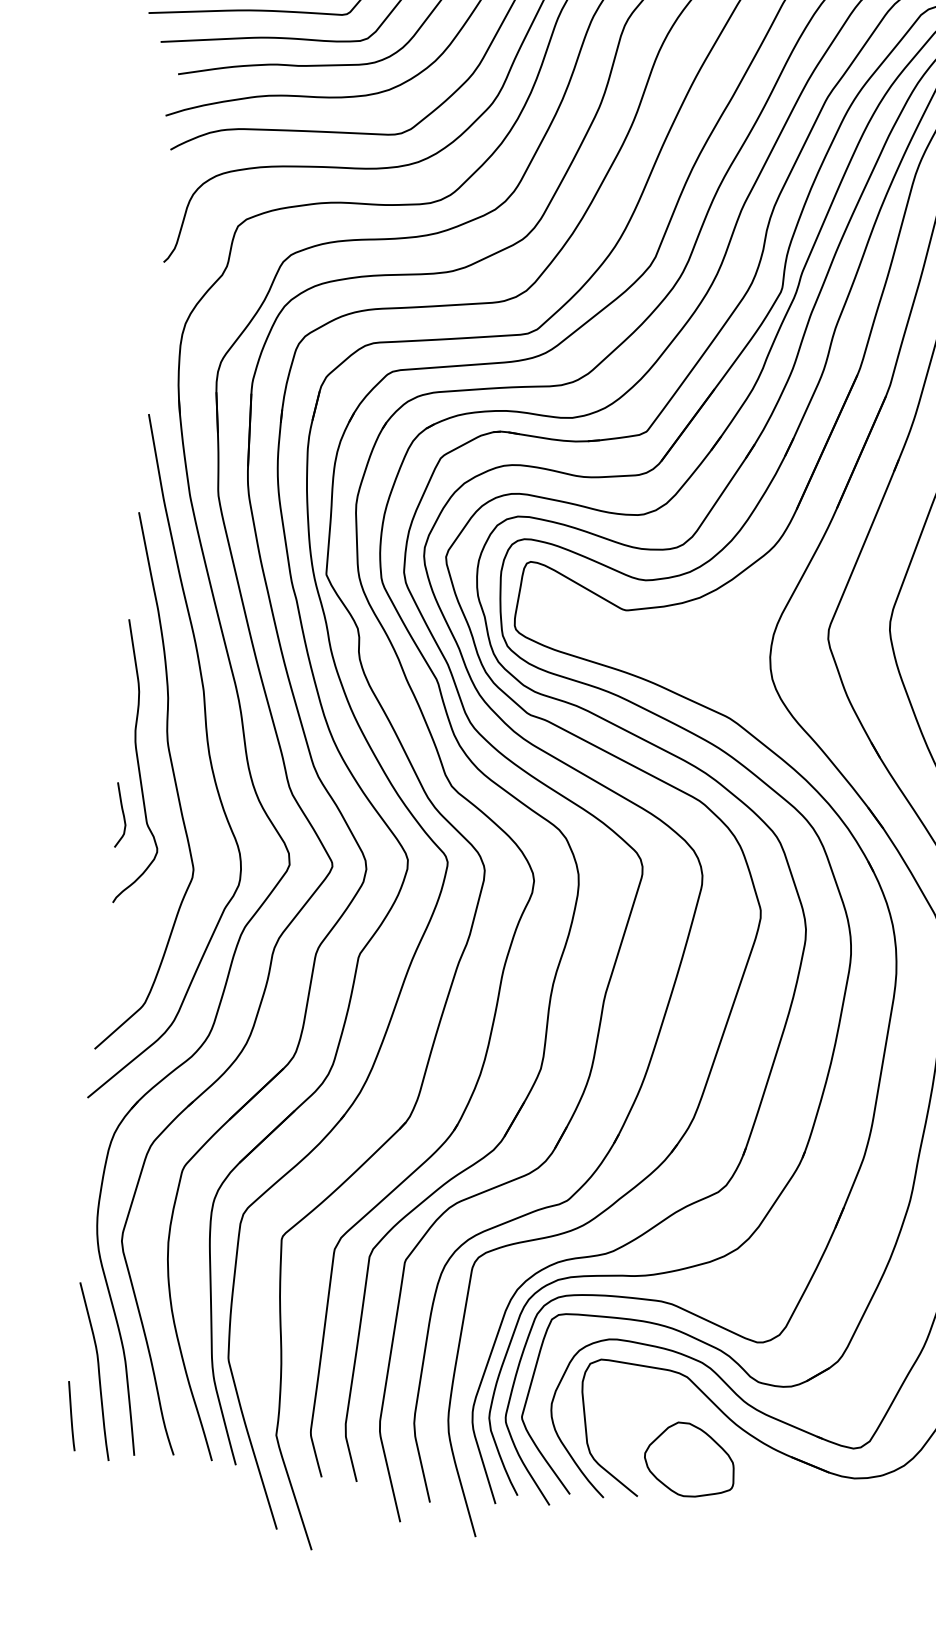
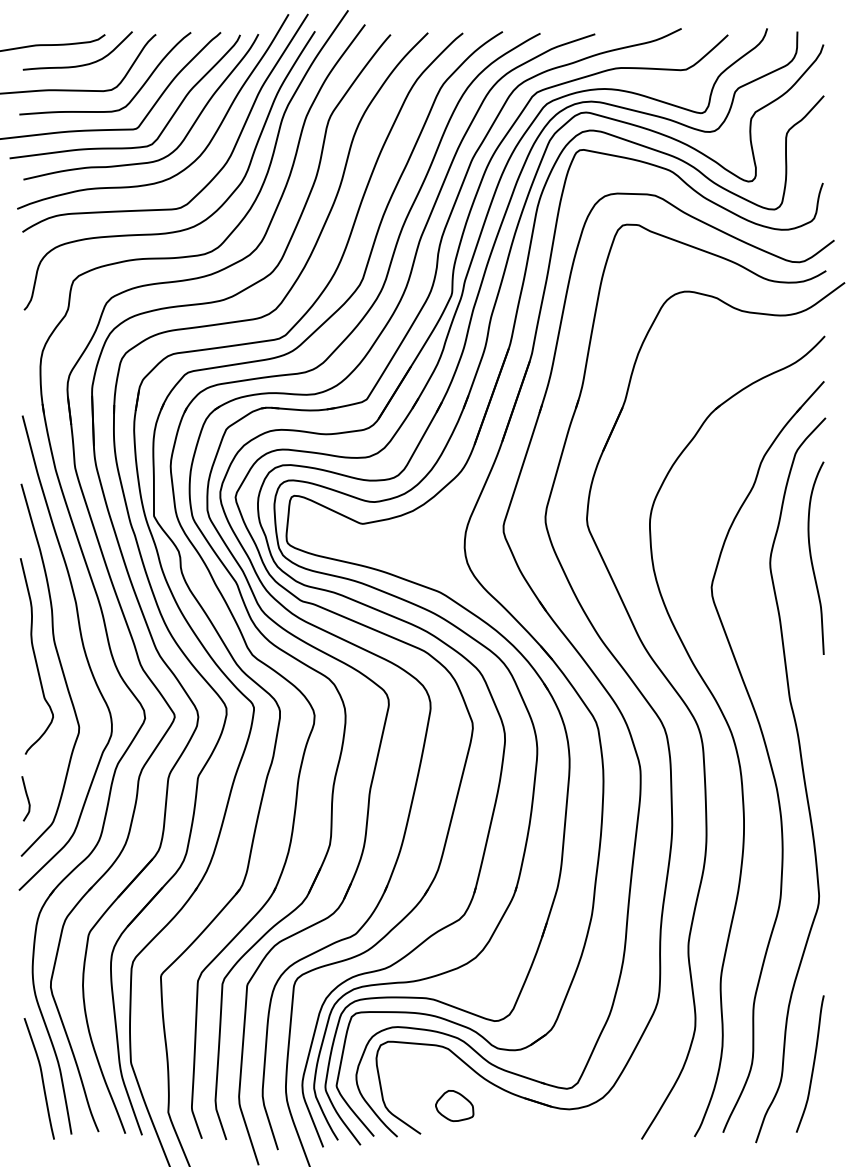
curve: (121, 813) -> (26, 797), moved
line: (70, 1415) -> (25, 1110), removed
part: (689, 1459) -> (454, 1105), size x0.6

